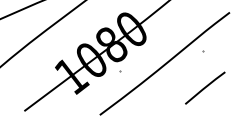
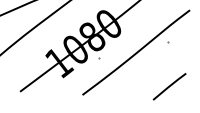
line: (205, 87) -> (169, 86), moved

